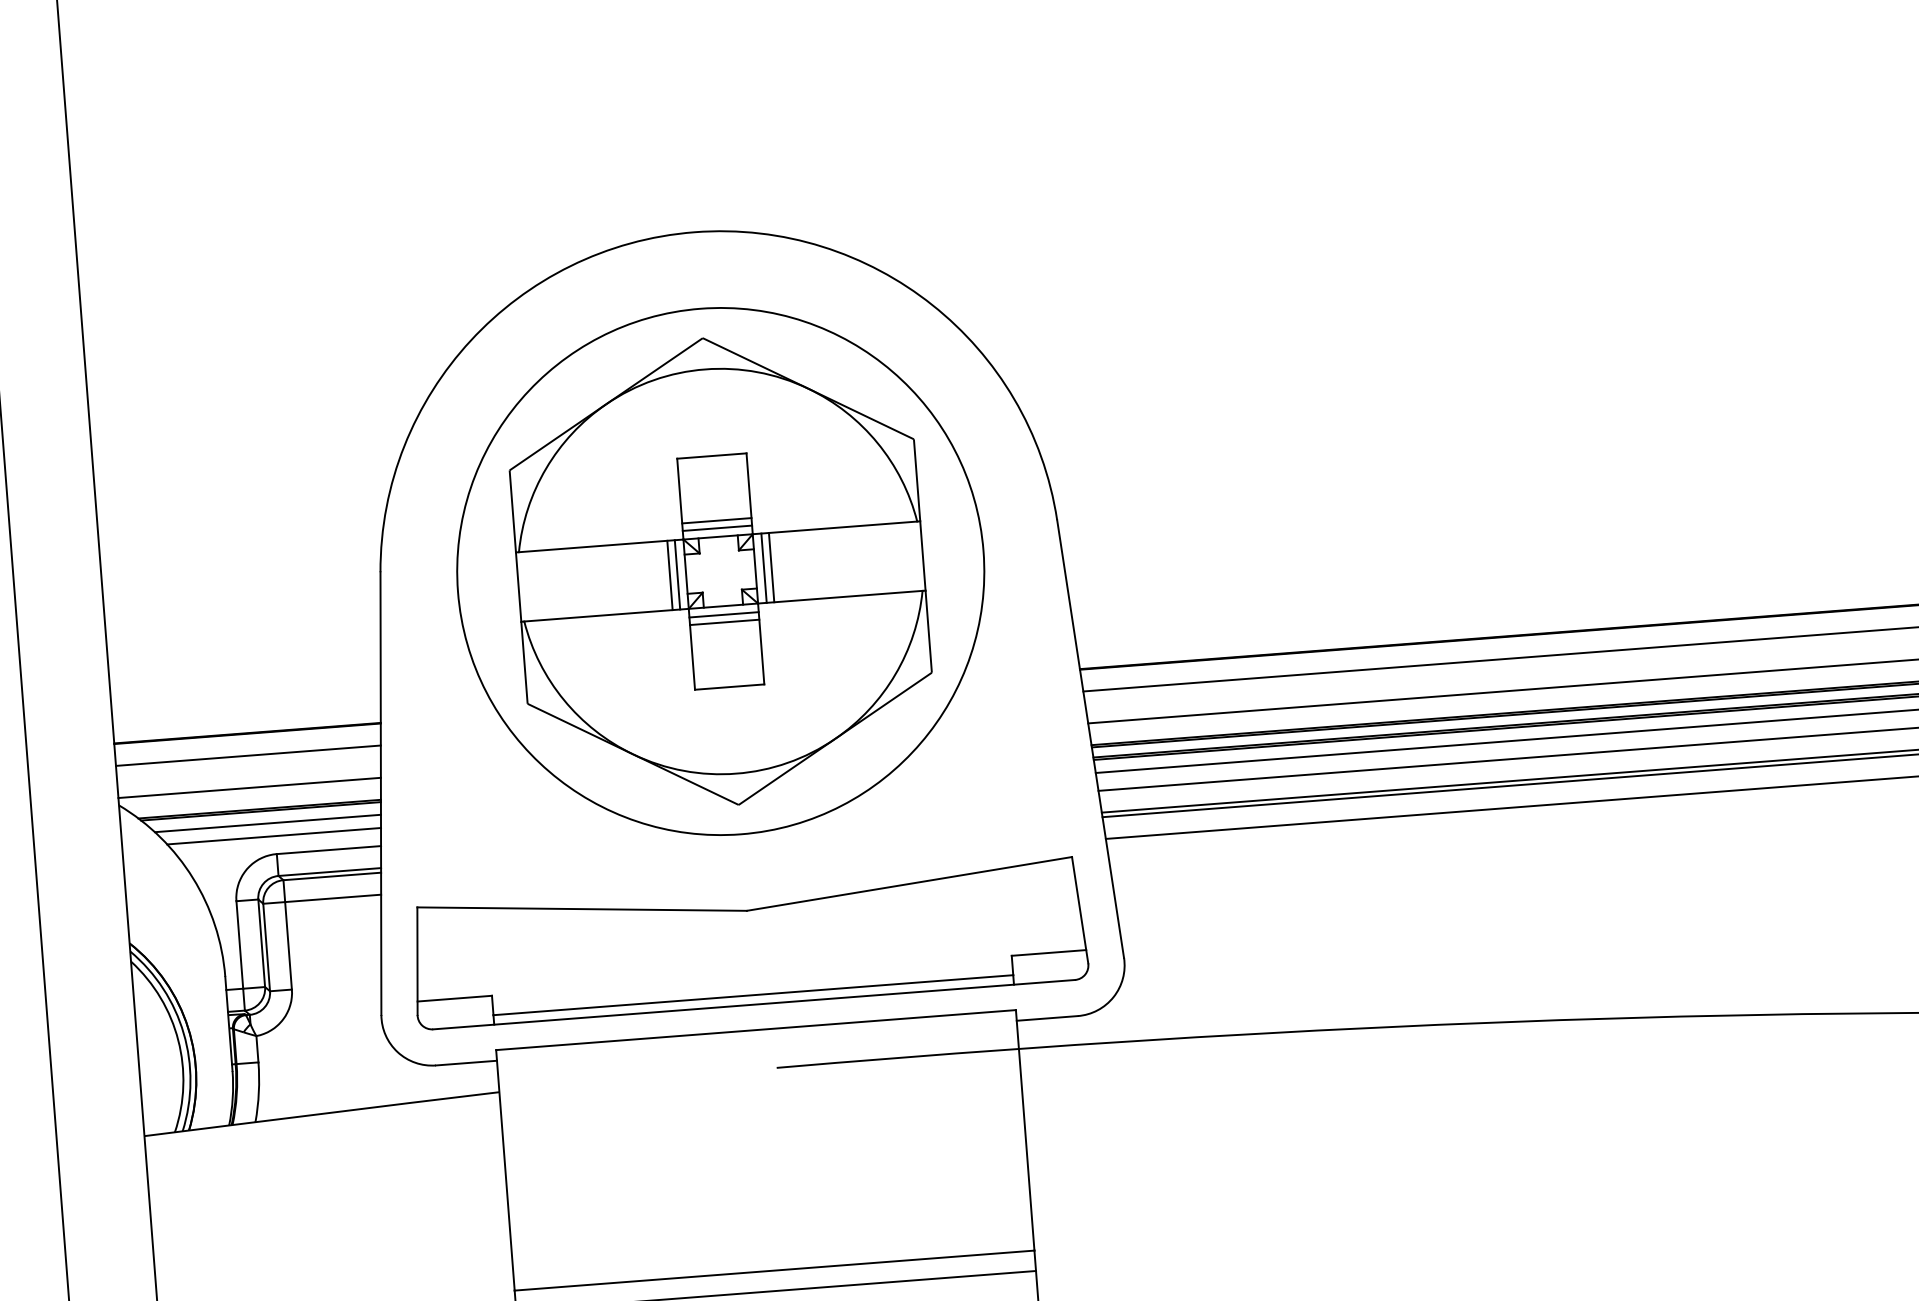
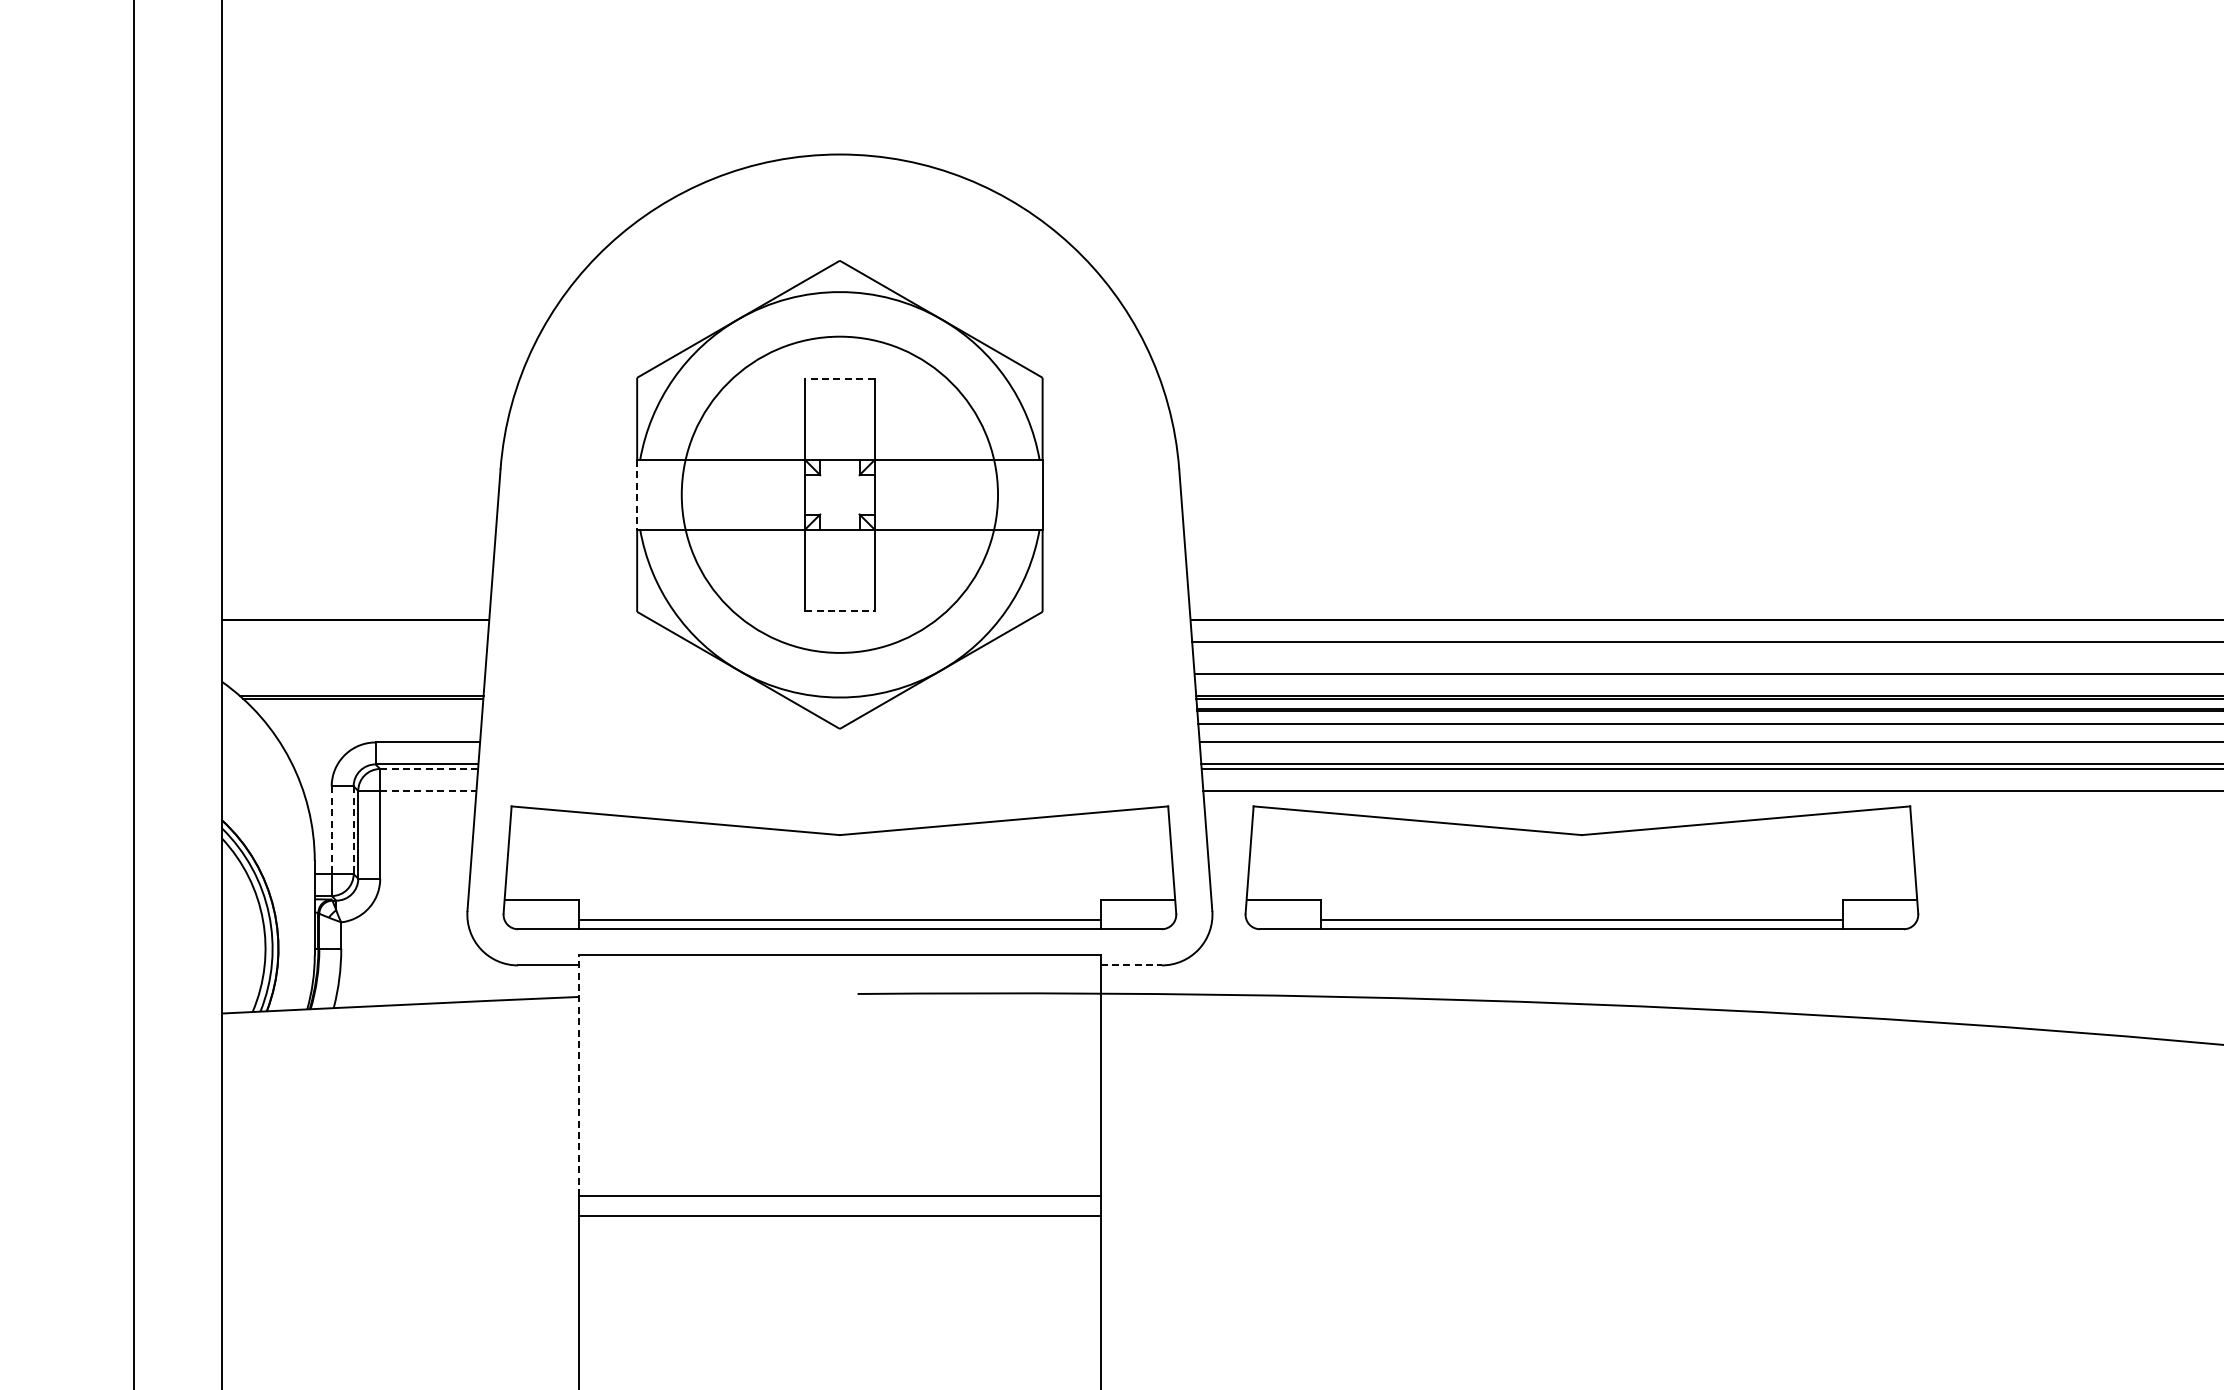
line: (711, 455) -> (839, 378), solid -> dashed
line: (716, 520) -> (839, 443), removed
line: (717, 528) -> (839, 451), removed
line: (764, 567) -> (883, 494), removed
line: (771, 567) -> (890, 494), removed
circle: (720, 571) -> (839, 494), size x0.6
line: (677, 574) -> (796, 494), removed
line: (669, 575) -> (788, 494), removed
line: (518, 586) -> (637, 494), solid -> dashed
line: (723, 615) -> (839, 538), removed
line: (724, 622) -> (839, 545), removed
line: (729, 686) -> (839, 610), solid -> dashed
line: (248, 756) -> (354, 642), removed
line: (249, 788) -> (353, 674), removed
line: (267, 823) -> (368, 711), removed
line: (274, 836) -> (374, 724), removed
line: (332, 876) -> (429, 769), solid -> dashed
part: (1488, 886) -> (1581, 867), added
line: (333, 897) -> (428, 790), solid -> dashed
line: (261, 943) -> (353, 830), solid -> dashed
line: (239, 945) -> (331, 830), solid -> dashed
line: (1047, 1018) -> (1131, 965), solid -> dashed
line: (505, 1170) -> (579, 1075), solid -> dashed

